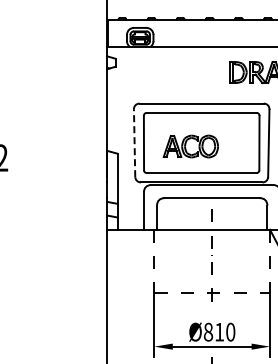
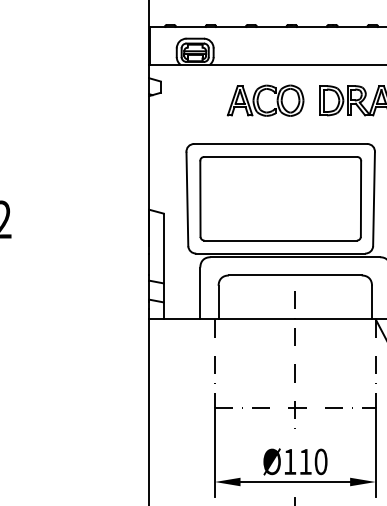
line: (134, 143) -> (187, 199), dashed -> solid
part: (190, 146) -> (265, 100), moved
text: (208, 331) -> (290, 460), Ø810 -> Ø110

